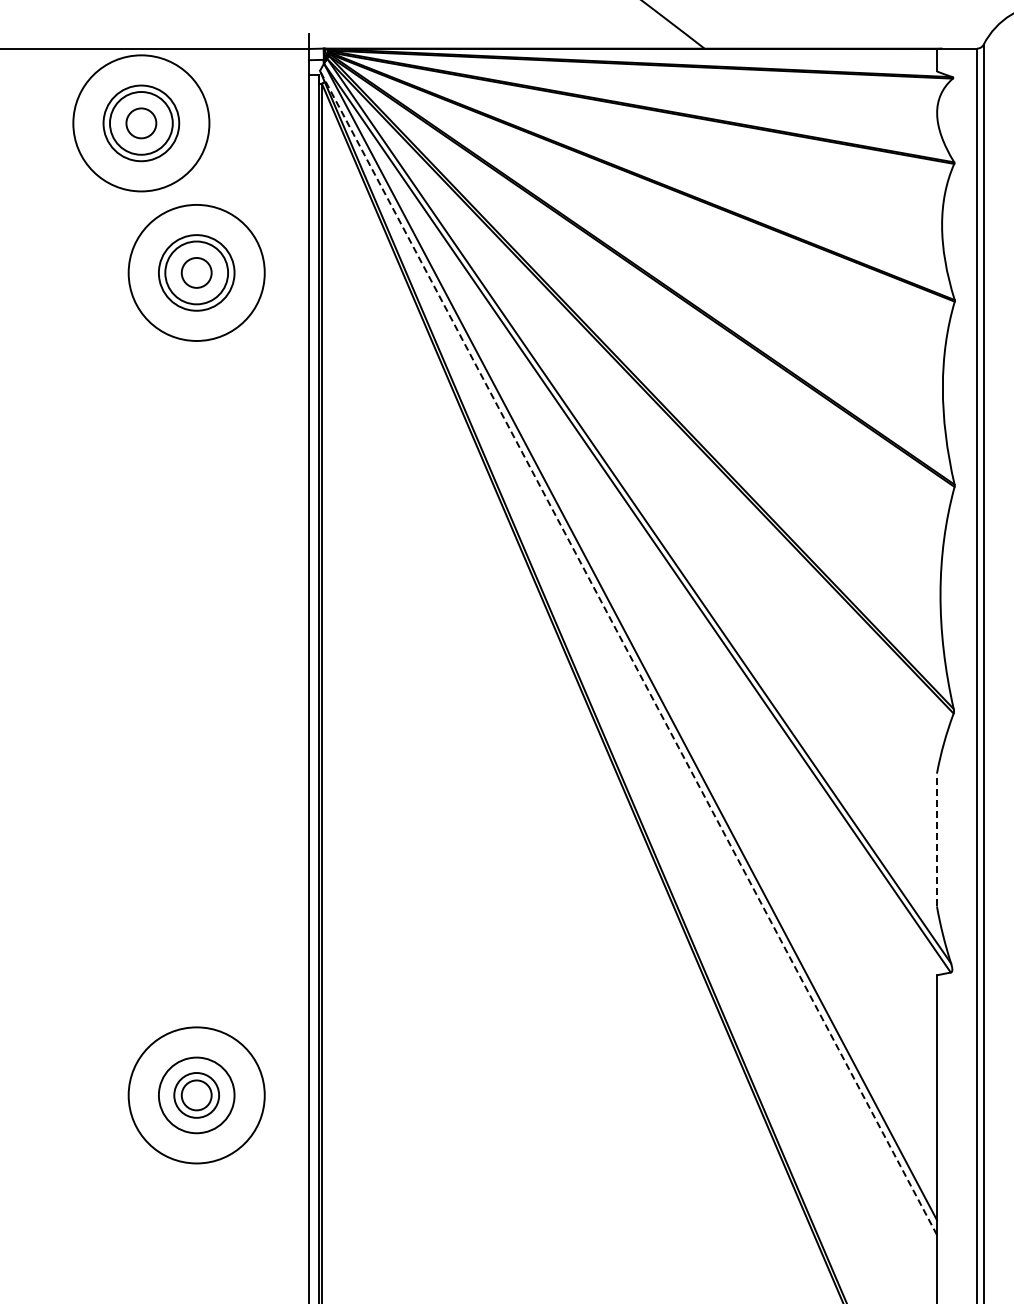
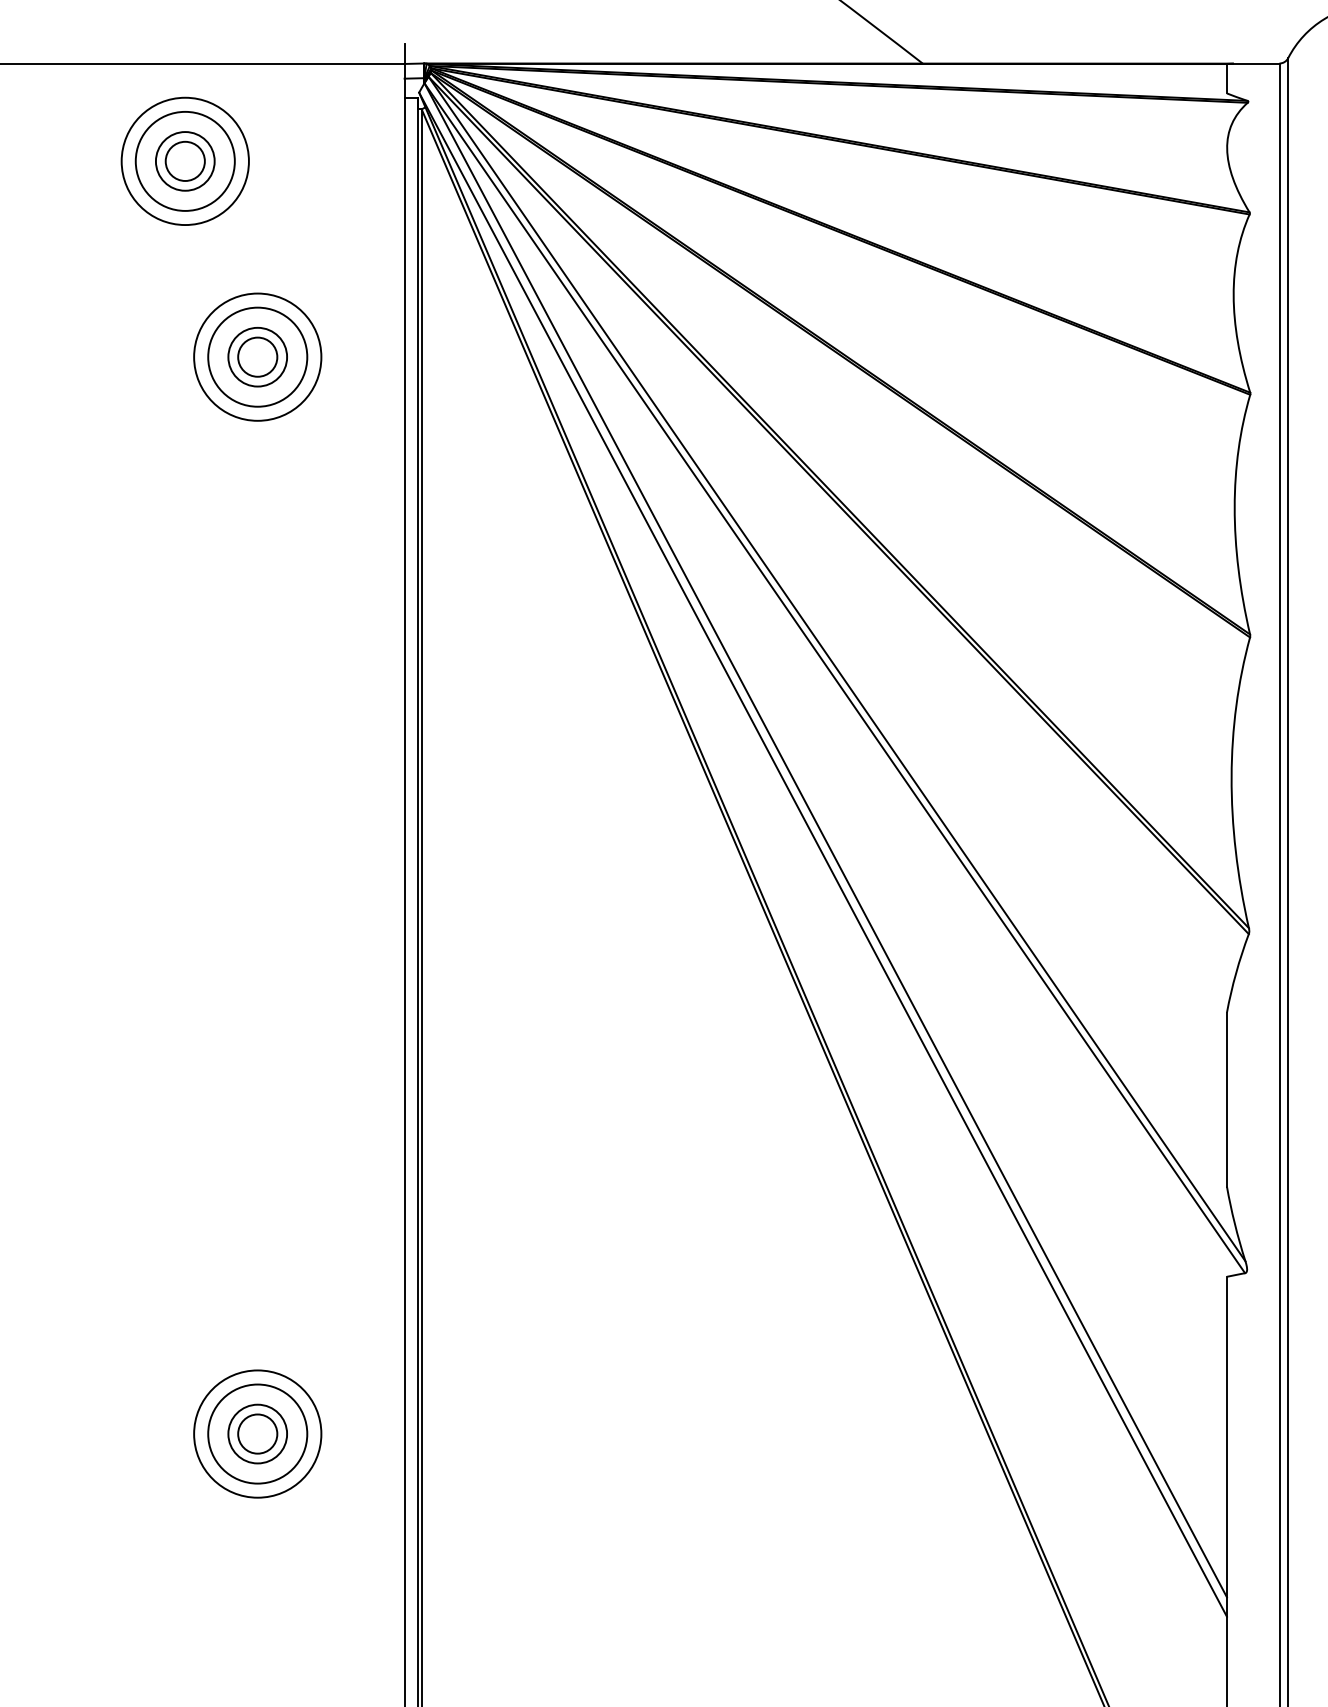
circle: (140, 122) -> (184, 160), size x0.71
circle: (141, 123) -> (185, 161), size x0.71
circle: (196, 272) -> (257, 356), size x0.71
circle: (196, 272) -> (257, 356), size x0.71
line: (628, 652) -> (823, 854), dashed -> solid
line: (936, 839) -> (1226, 1098), dashed -> solid
circle: (196, 1095) -> (257, 1434), size x0.71

